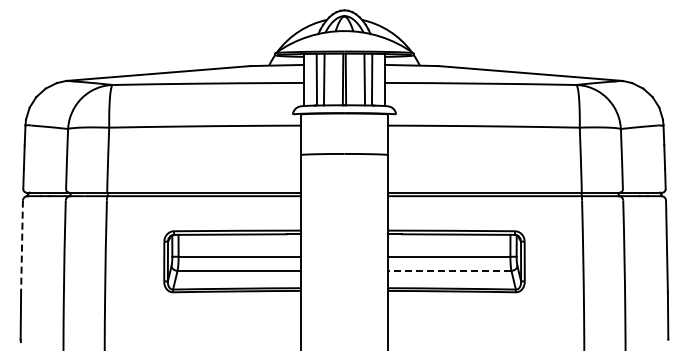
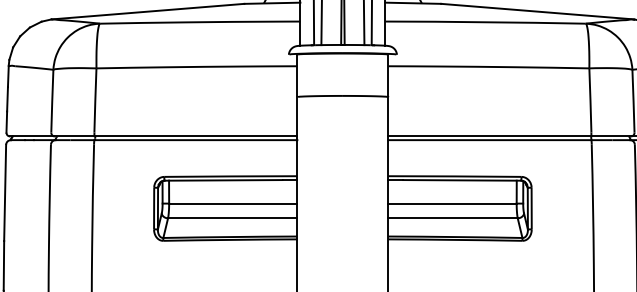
line: (22, 246) -> (5, 192), dashed -> solid
line: (449, 270) -> (452, 217), dashed -> solid

